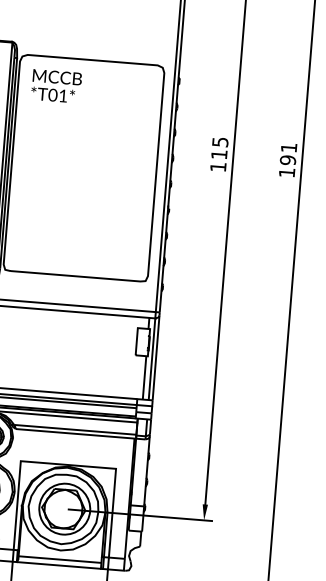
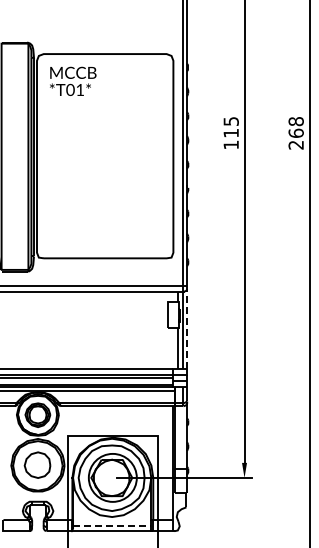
text: (287, 160) -> (295, 133), 191 -> 268
line: (156, 357) -> (187, 328), solid -> dashed
line: (60, 559) -> (112, 525), solid -> dashed

